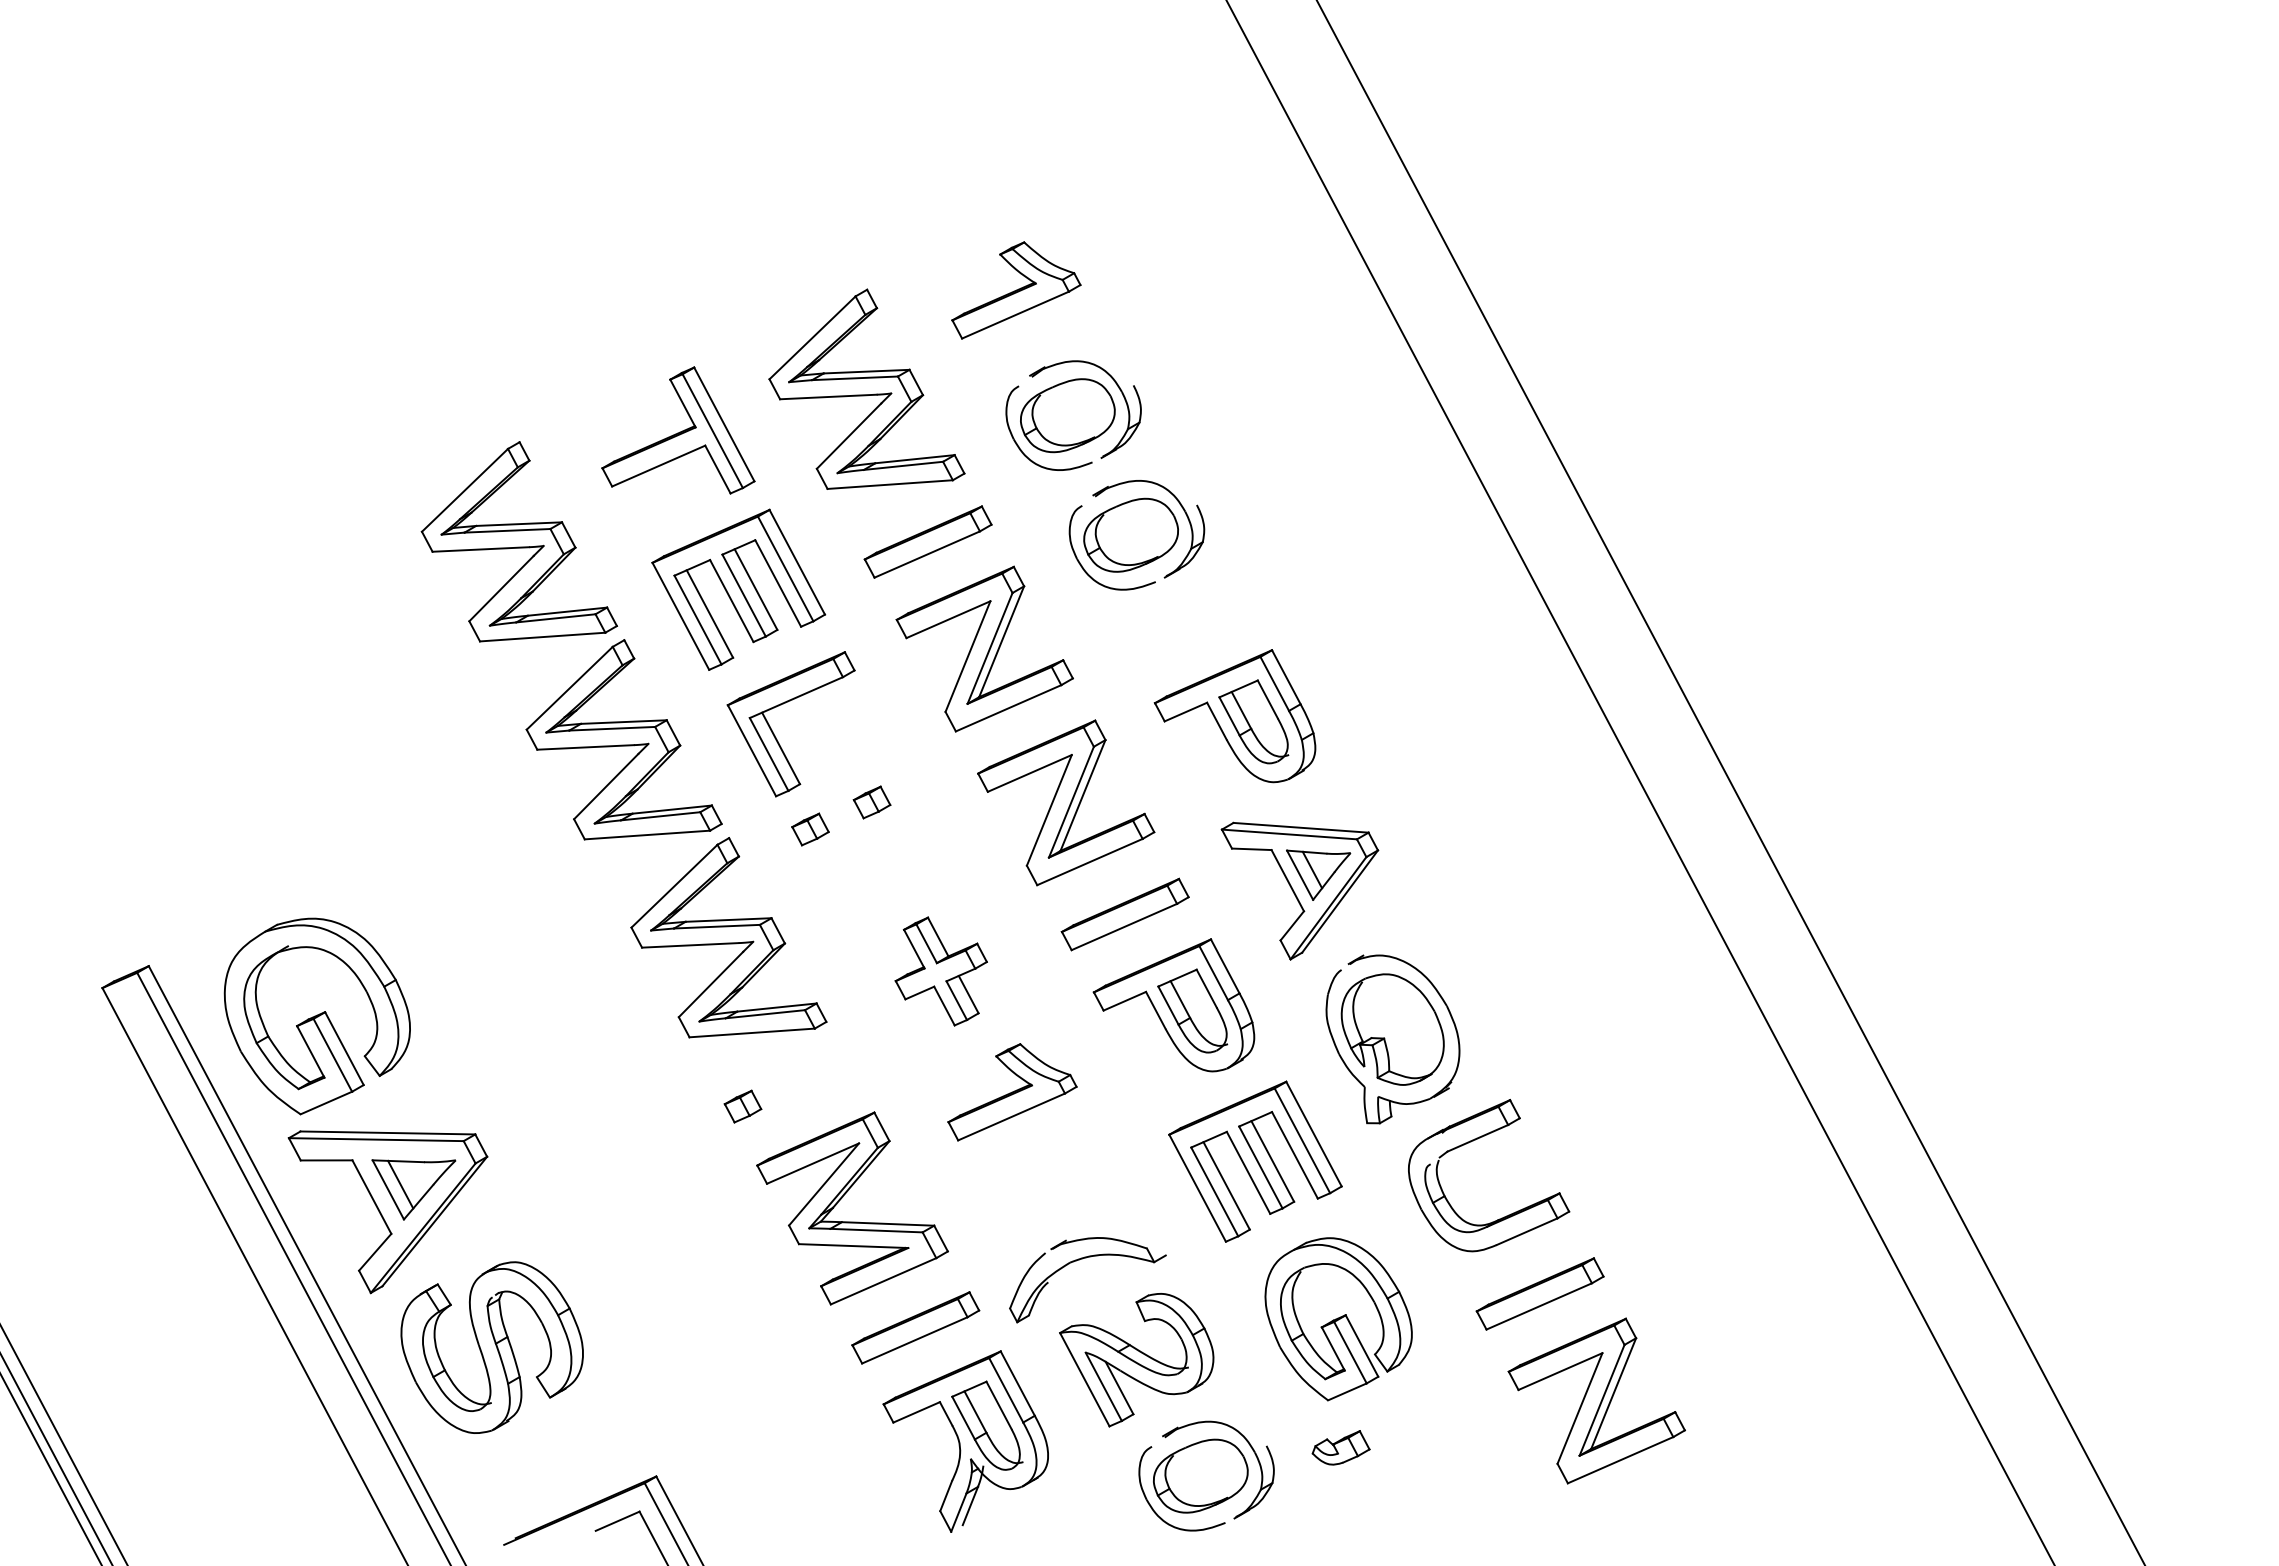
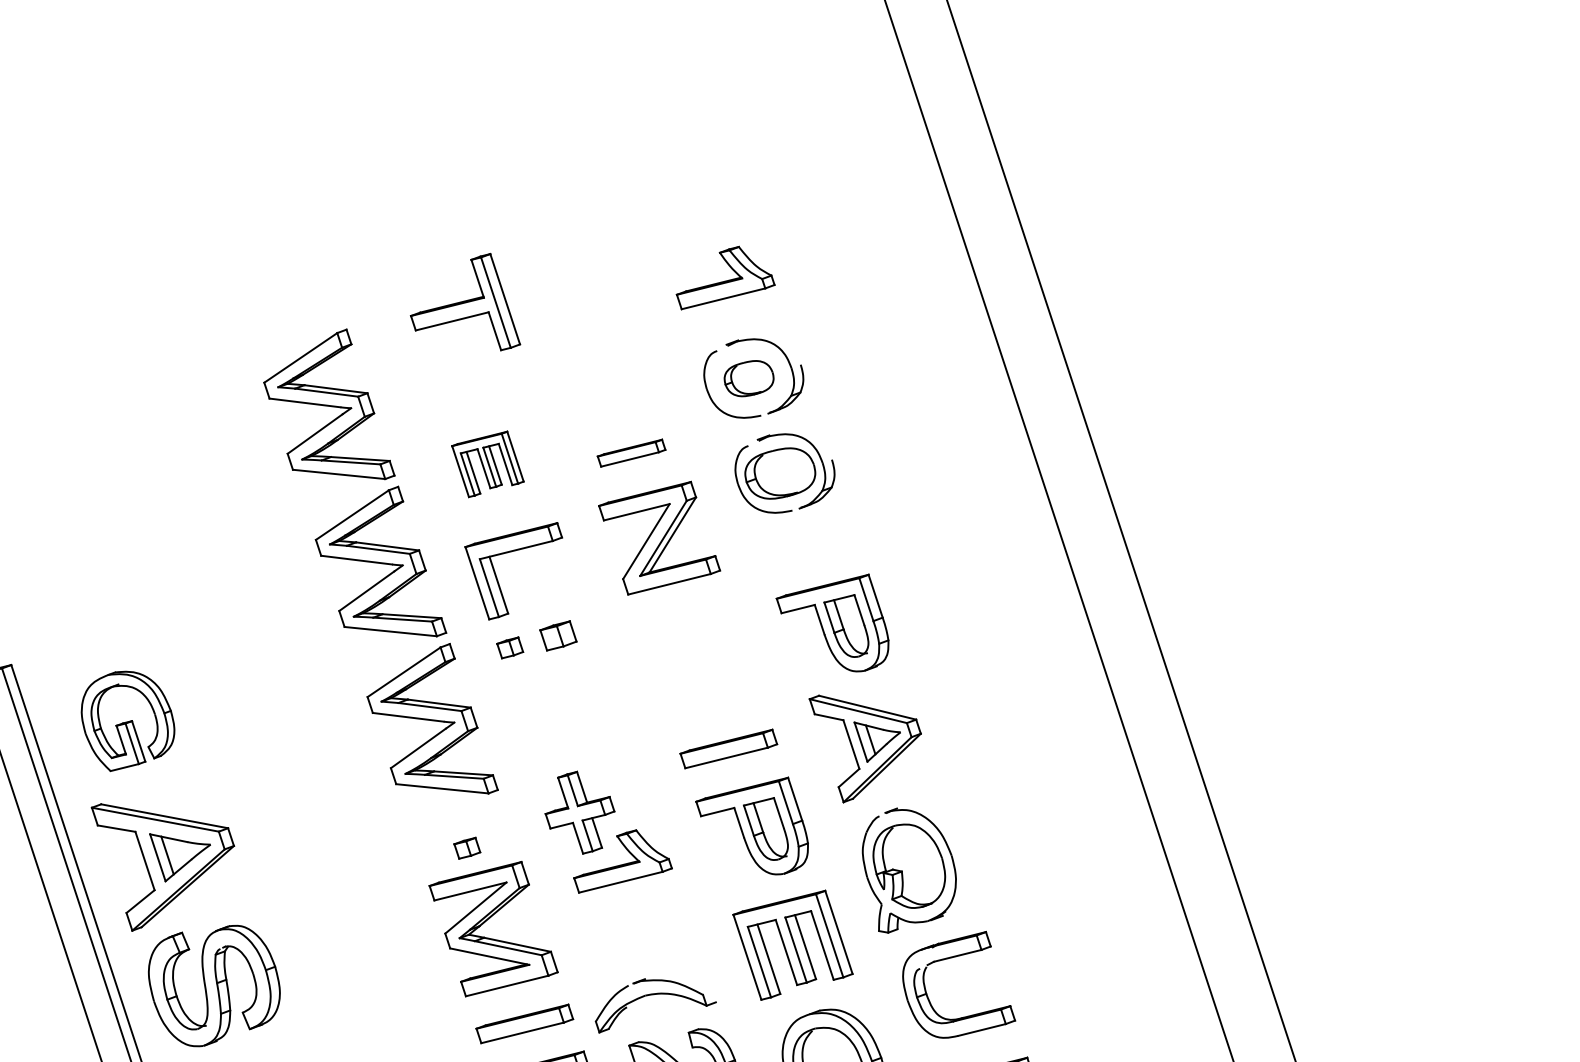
part: (866, 388) -> (605, 333), removed
part: (1067, 415) -> (748, 378), size x0.7
part: (678, 430) -> (471, 297), moved
part: (927, 541) -> (631, 452), size x0.7
part: (738, 589) -> (487, 464), size x0.6
part: (871, 802) -> (557, 635), size x1.4
part: (1066, 802) -> (699, 660), removed
part: (940, 971) -> (579, 812), moved
part: (316, 1016) -> (127, 722), size x0.7
part: (742, 1106) -> (466, 848), moved

